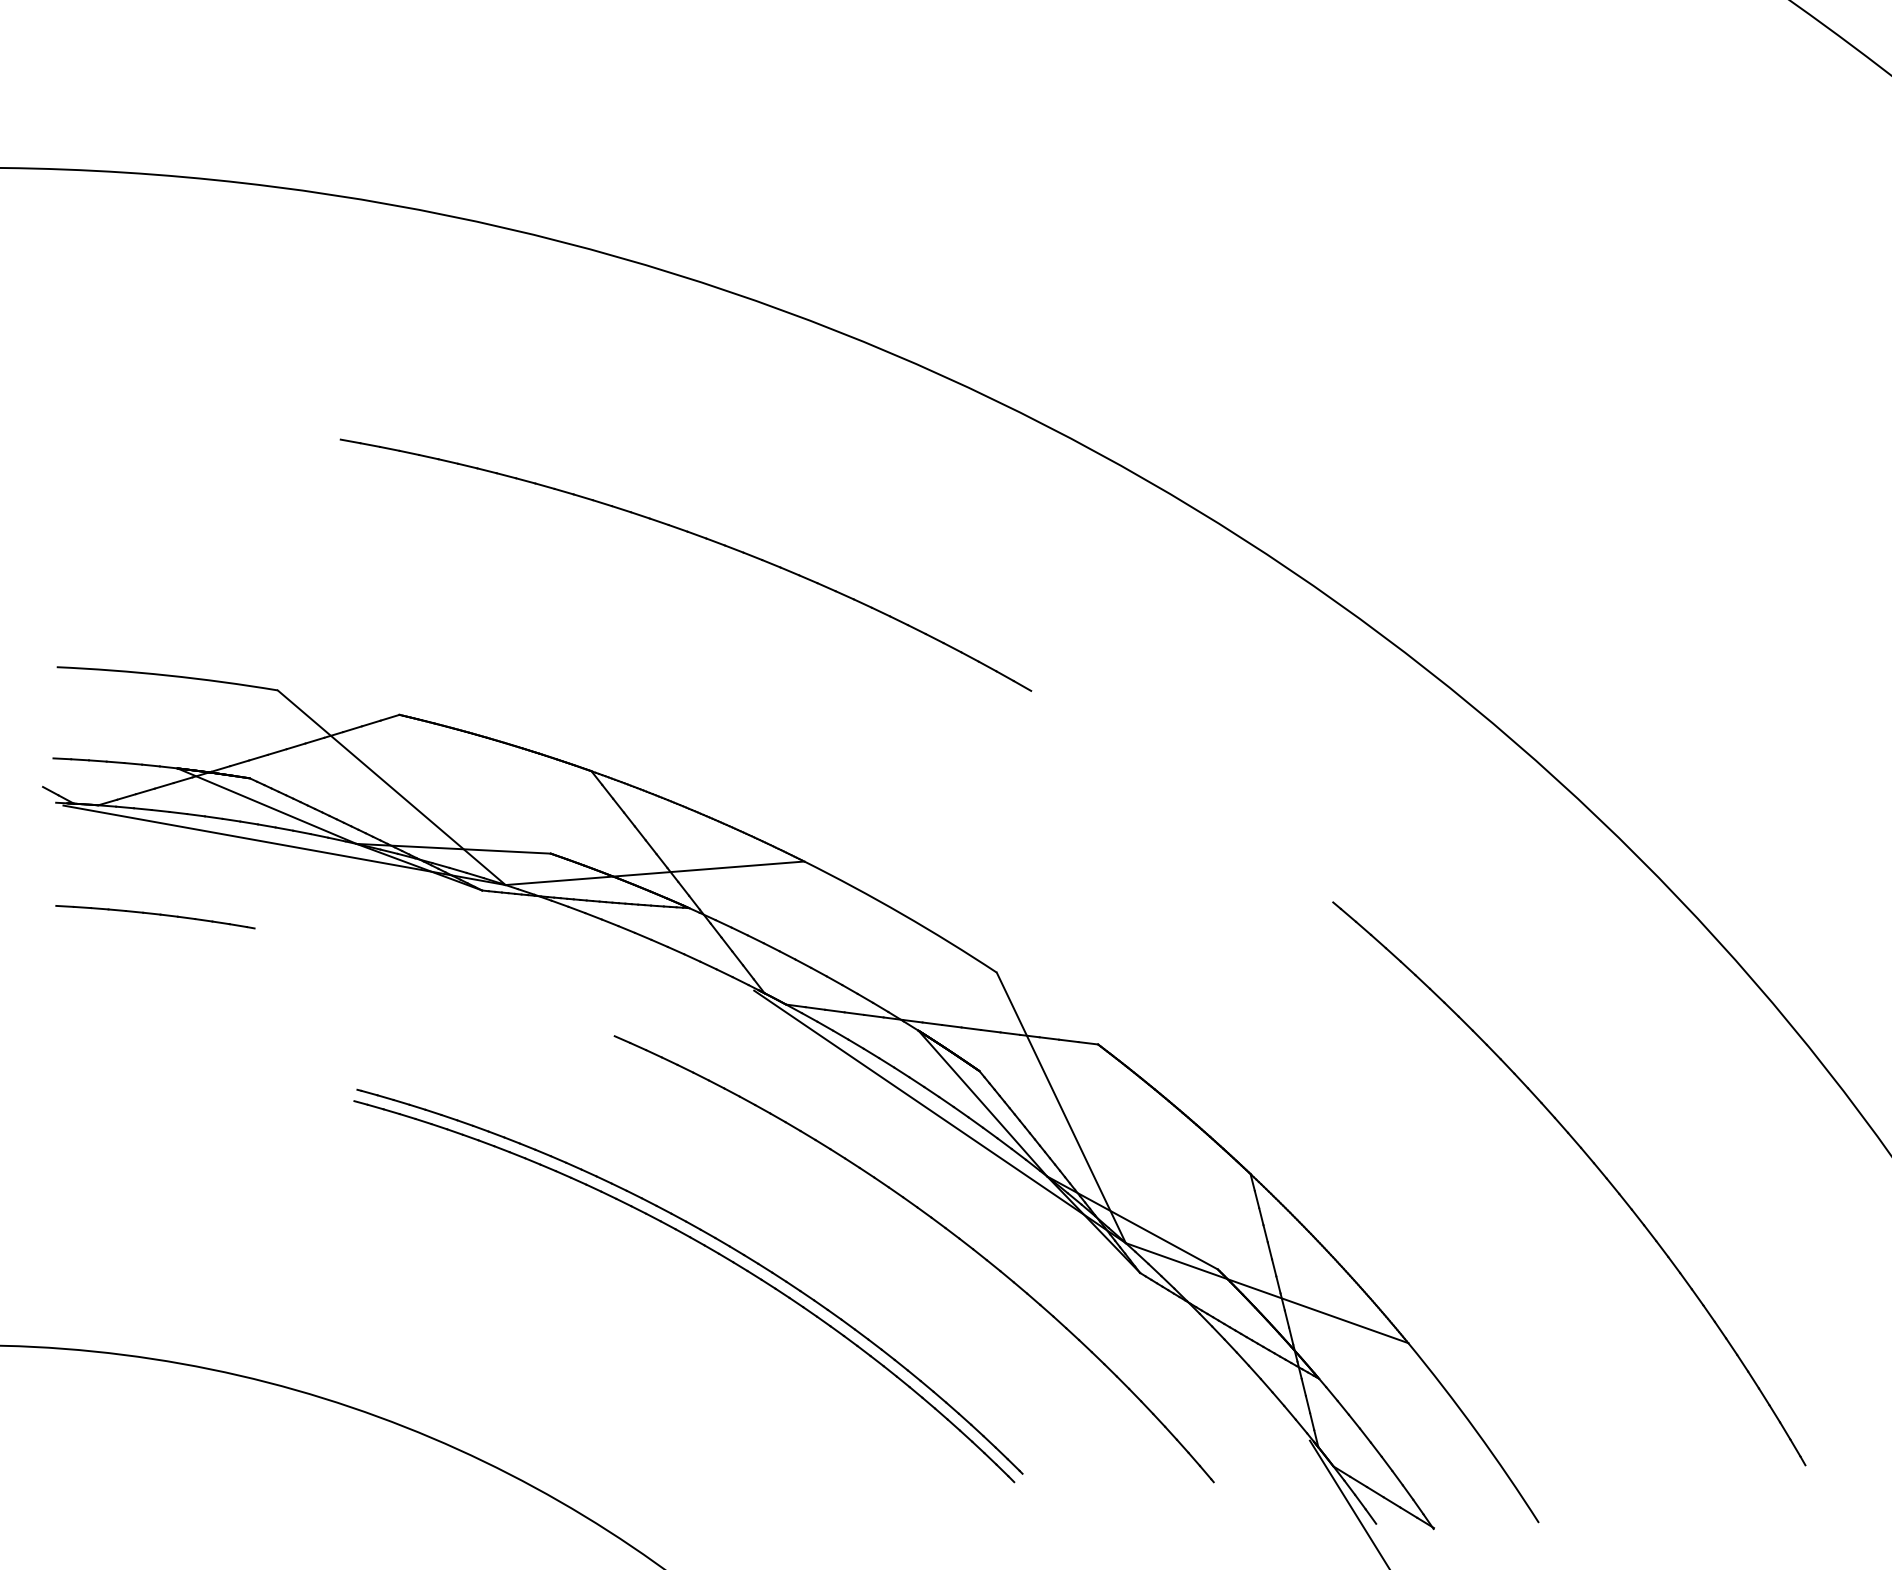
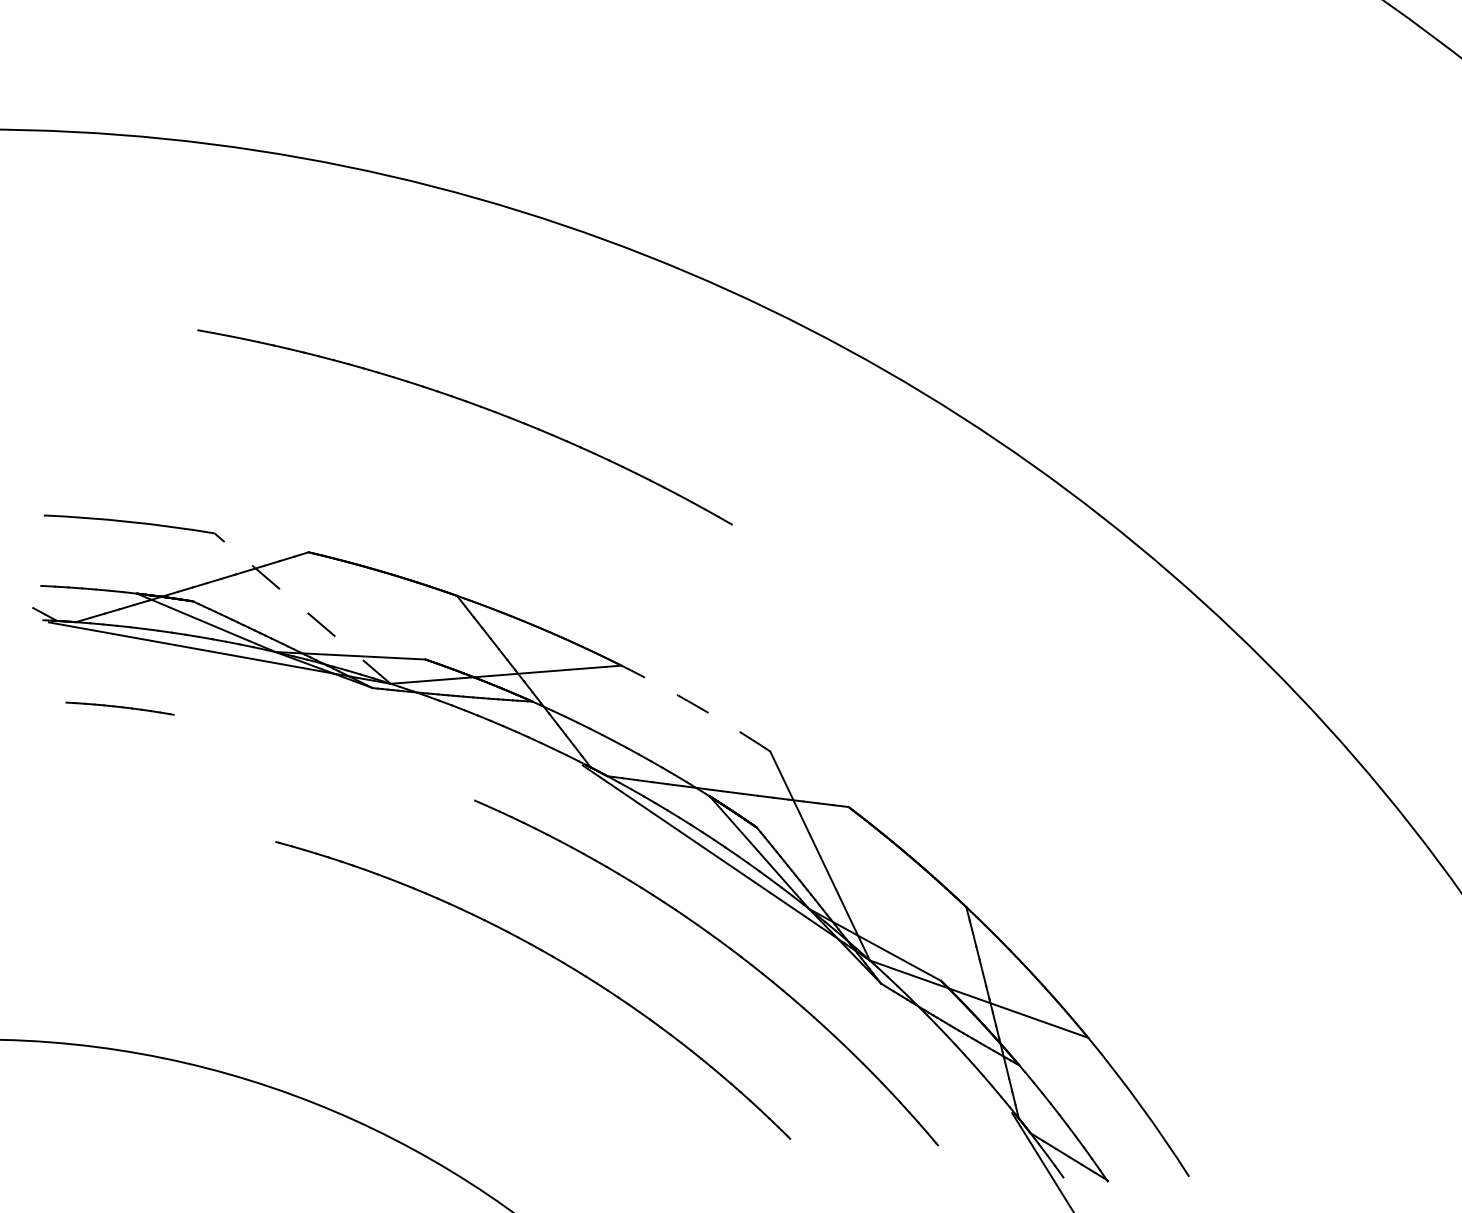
part: (694, 535) -> (471, 404), moved
line: (391, 787) -> (302, 608), solid -> dashed
arc: (902, 914) -> (697, 706), solid -> dashed
part: (155, 917) -> (120, 708), size x0.7
part: (1592, 1163) -> (1230, 899), removed
part: (707, 1248) -> (546, 964), removed

